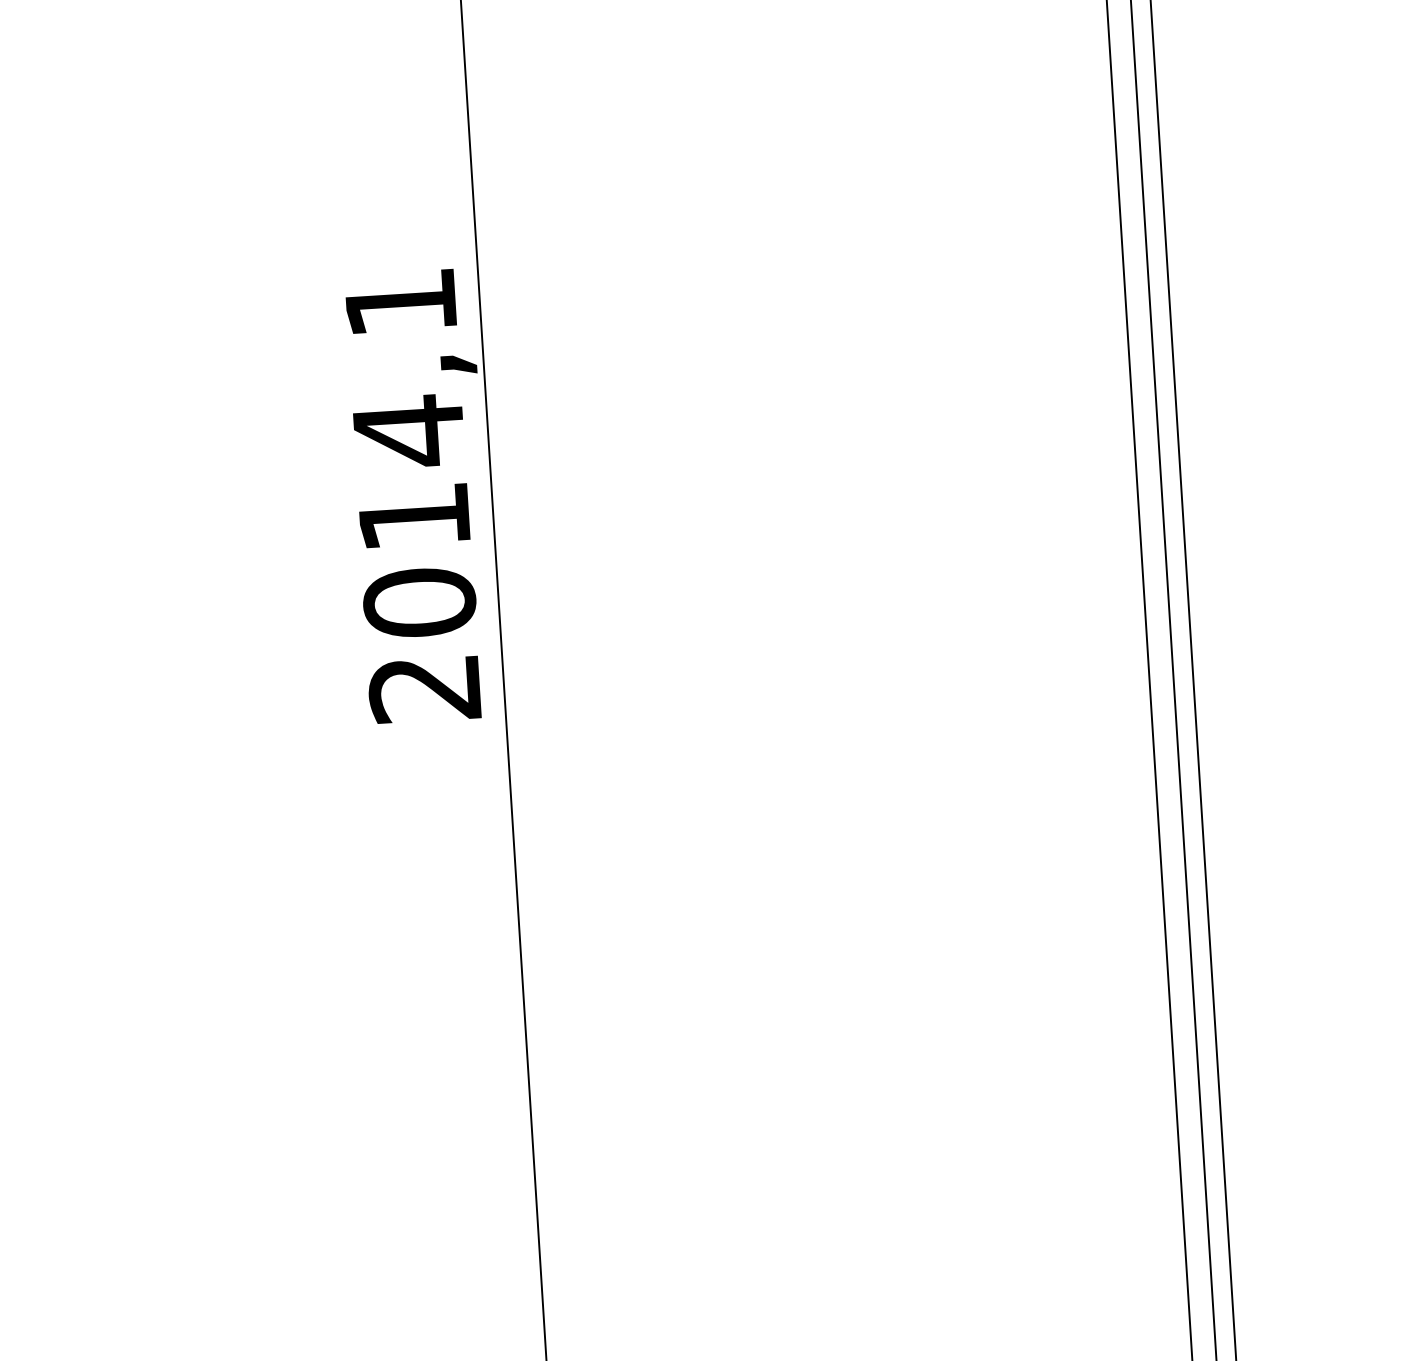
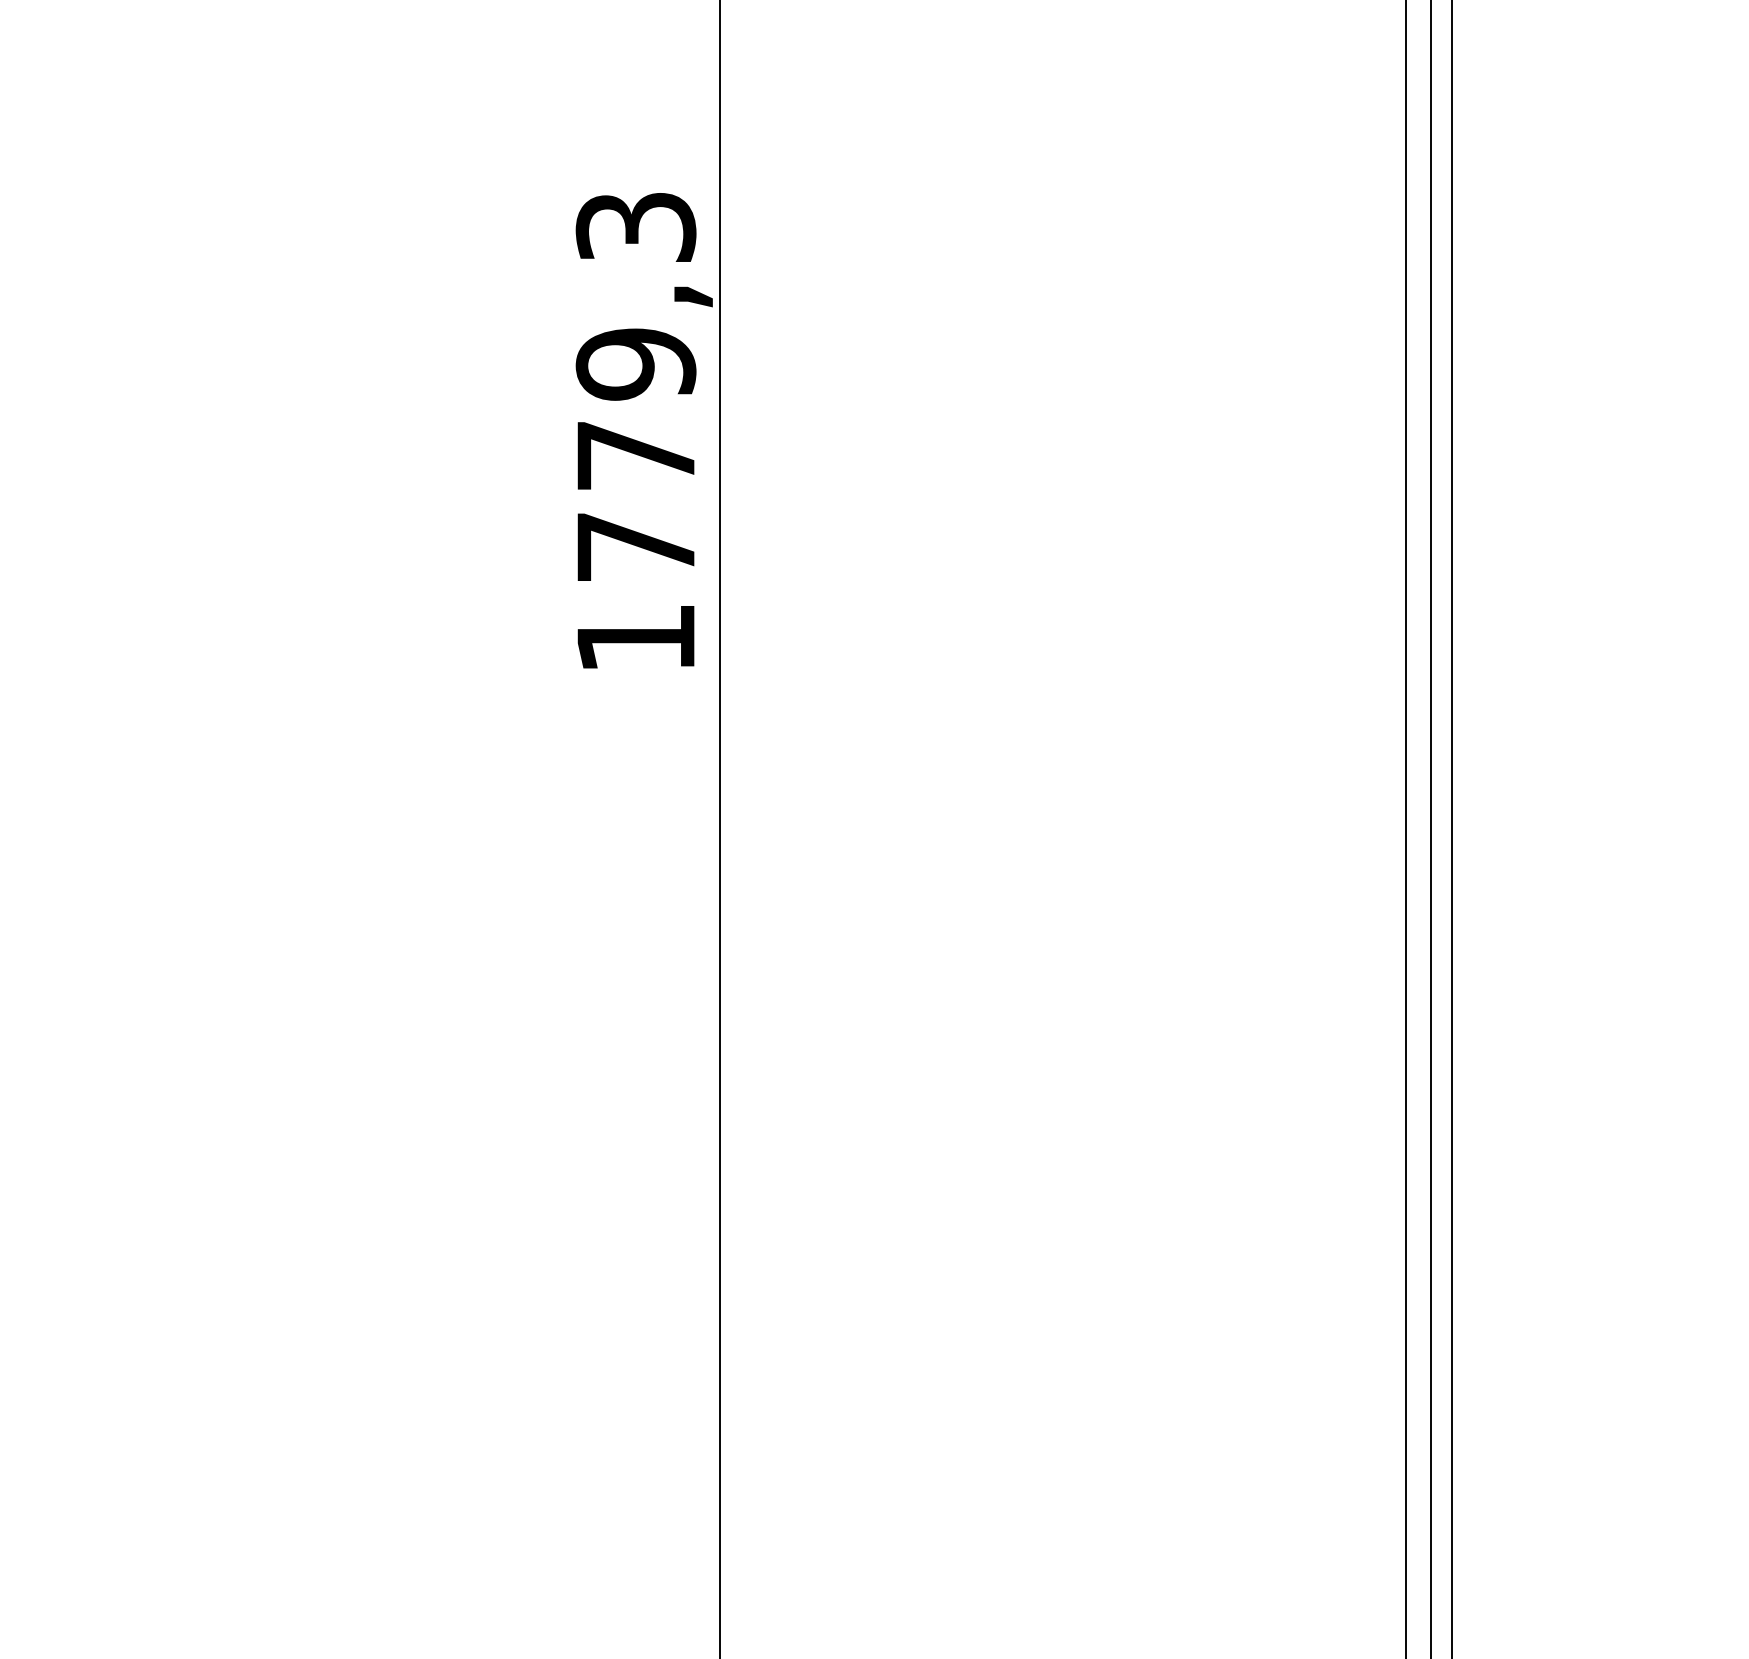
text: (412, 496) -> (635, 433), 2014,1 -> 1779,3

